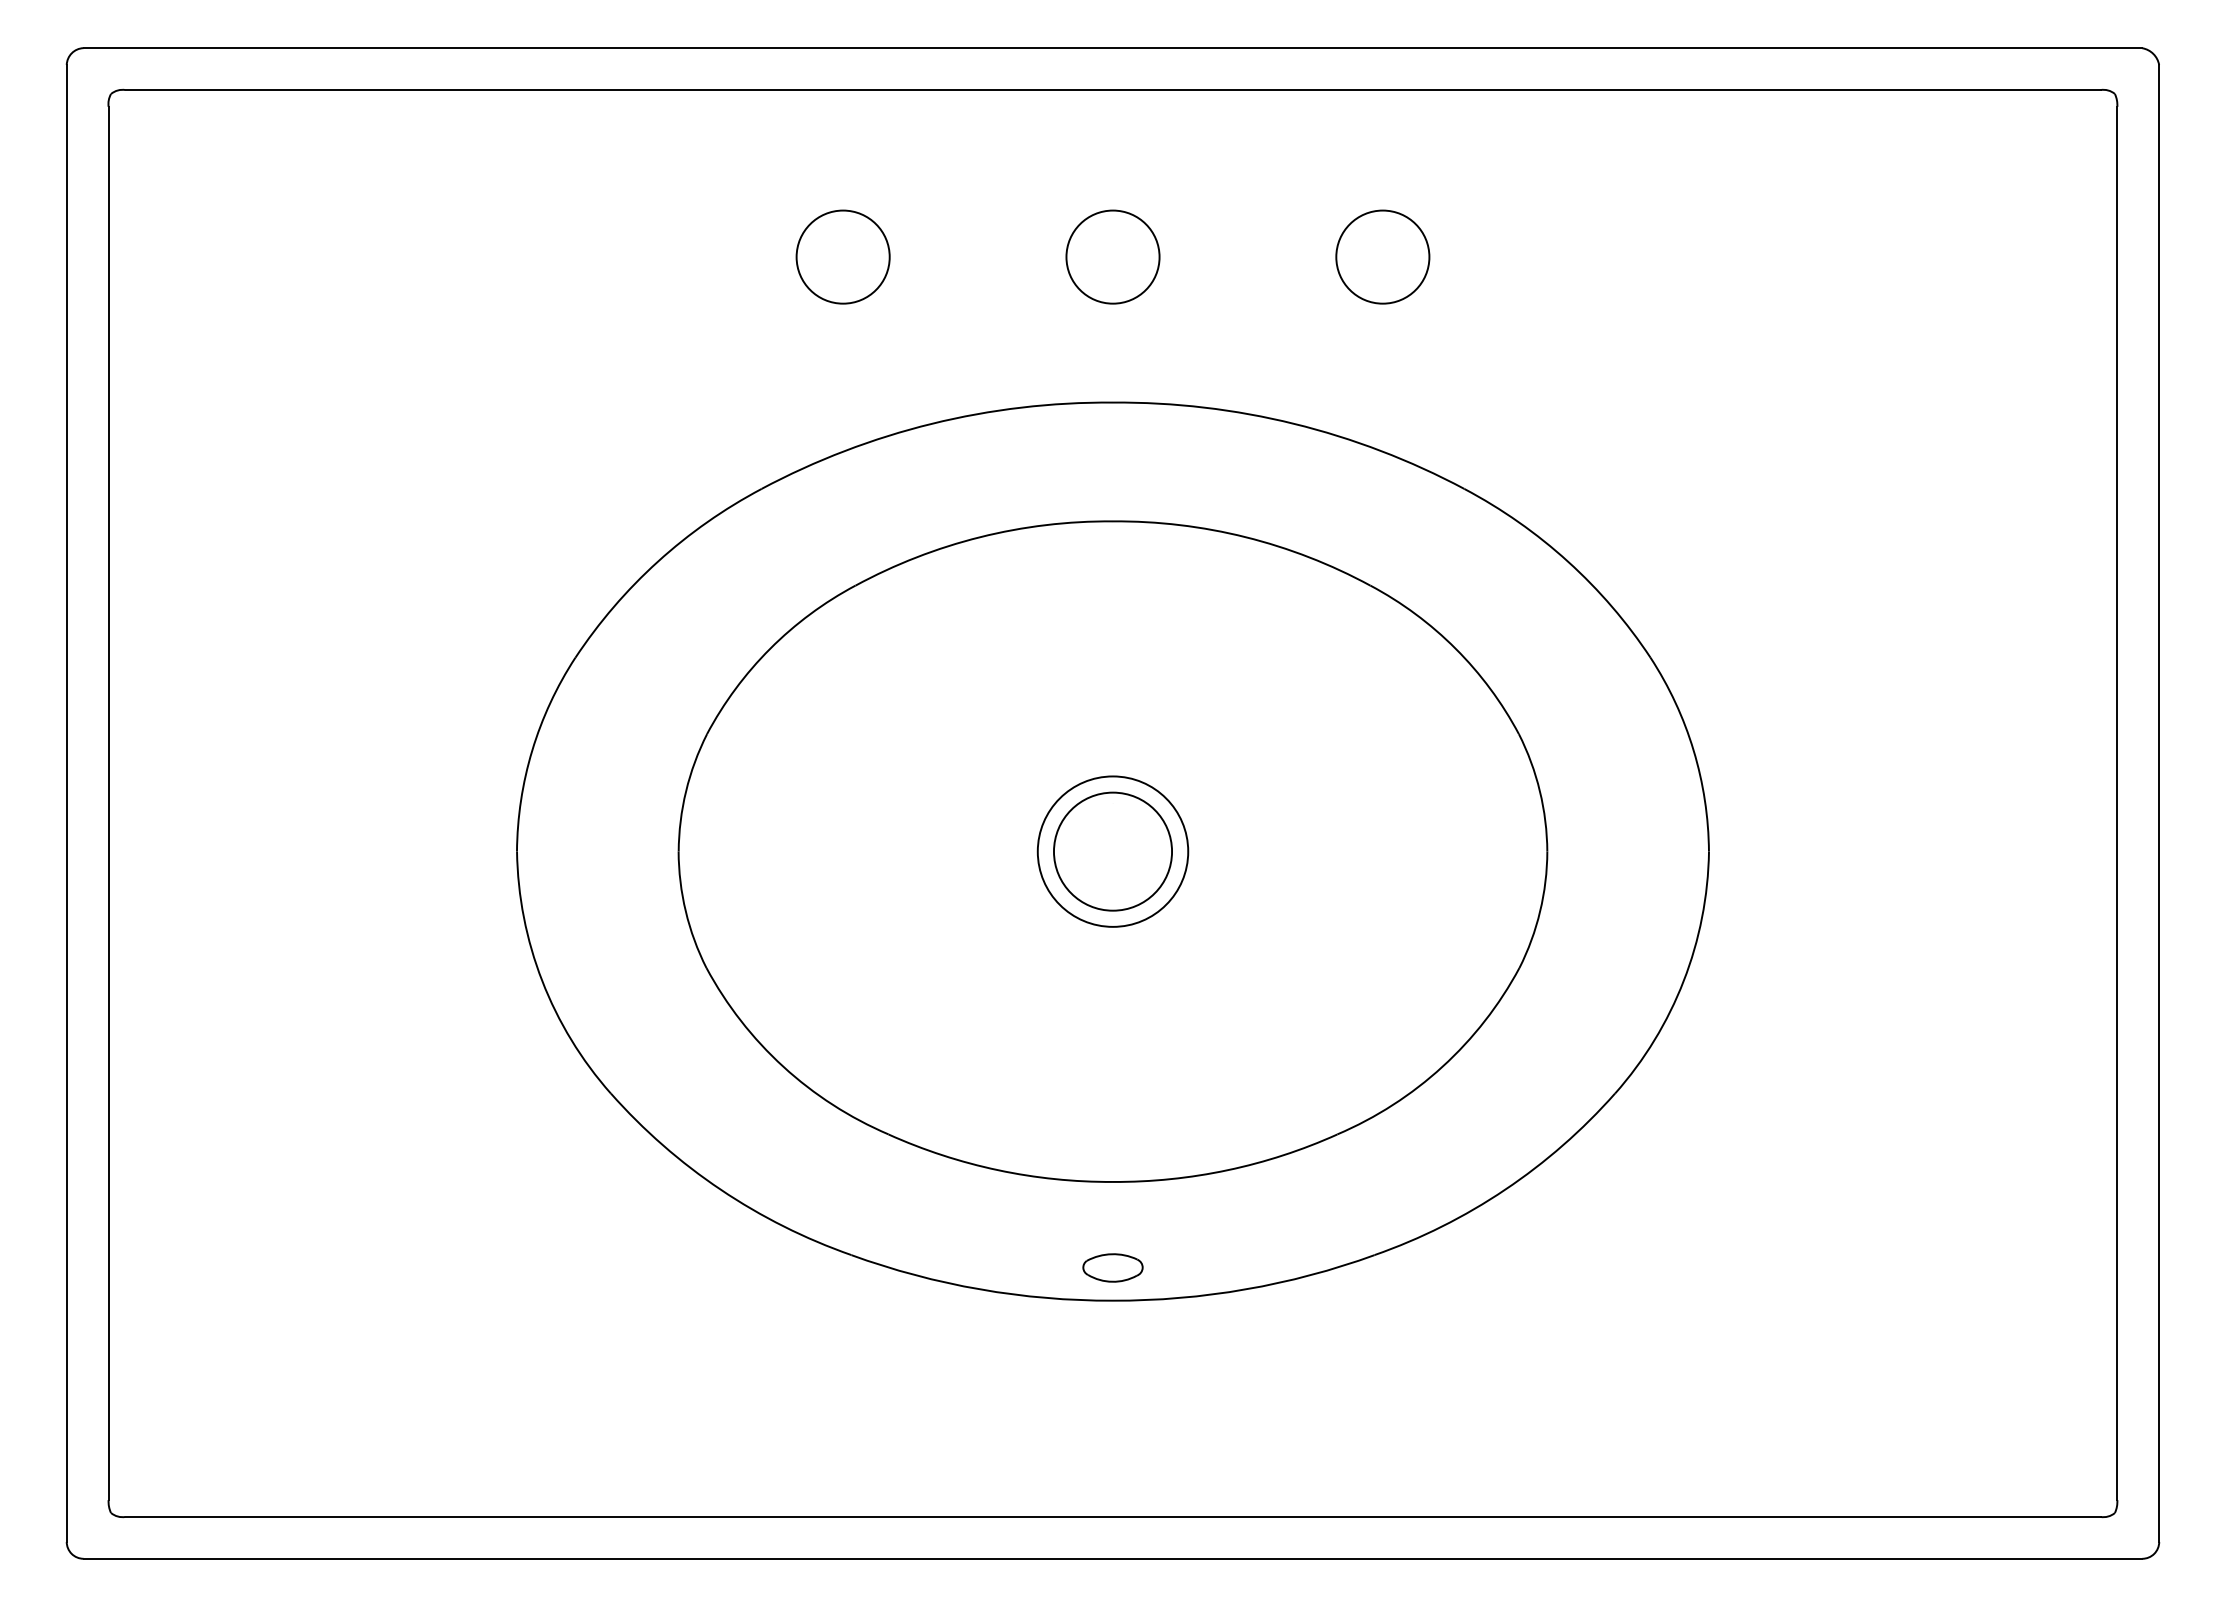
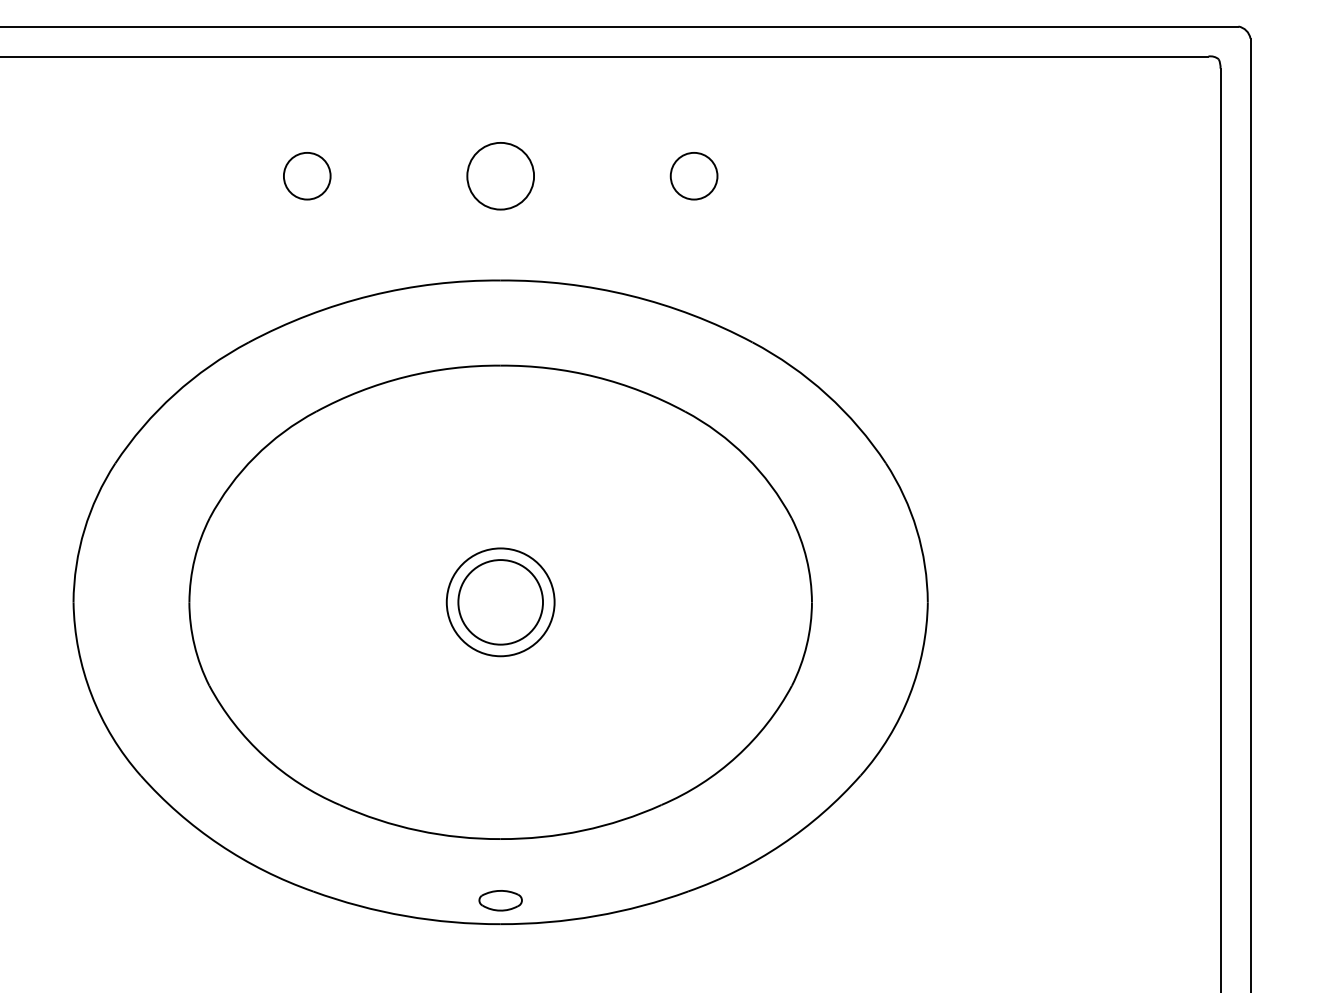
circle: (842, 256) -> (306, 175), size x0.7
circle: (1382, 256) -> (693, 175), size x0.7

